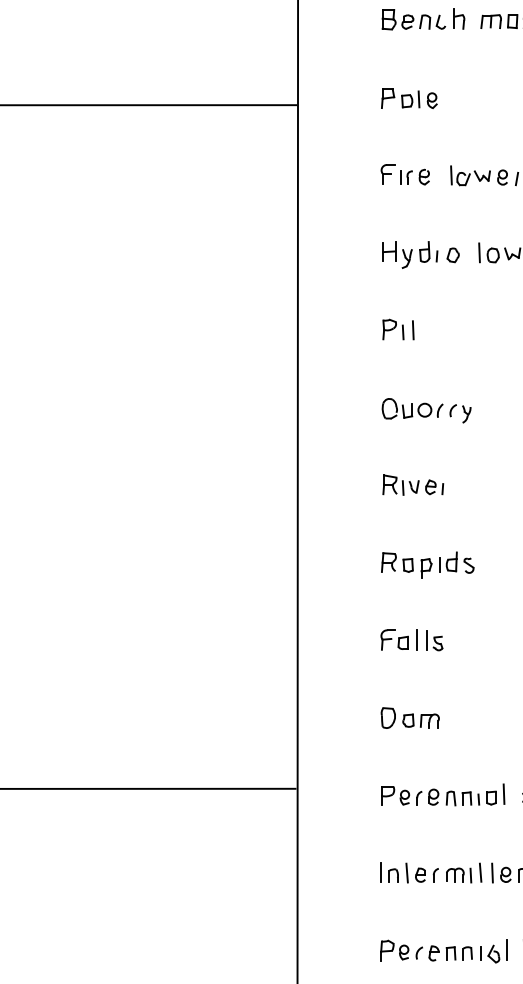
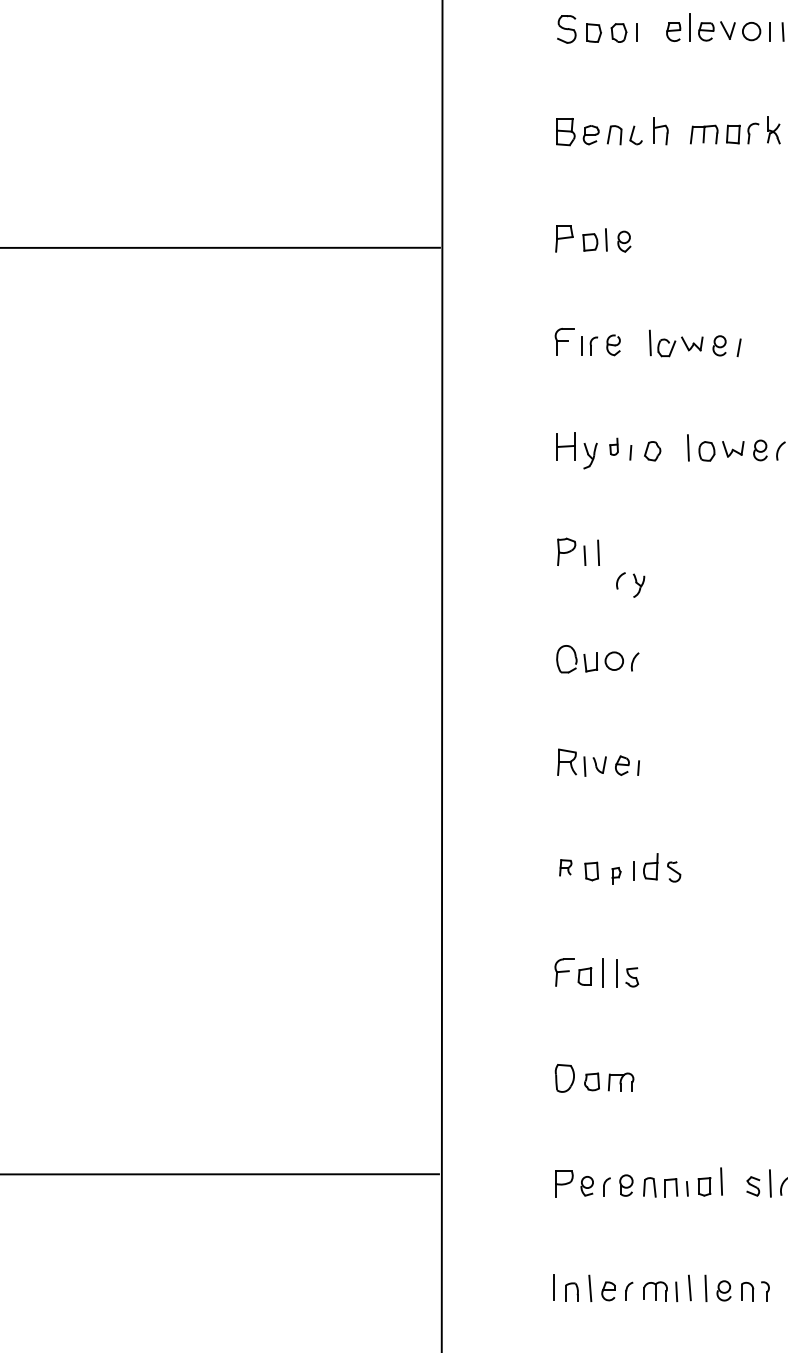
part: (424, 251) -> (613, 446), size x0.6
part: (460, 413) -> (630, 584), moved
part: (388, 562) -> (565, 867), size x0.6
part: (426, 568) -> (616, 875), size x0.6

